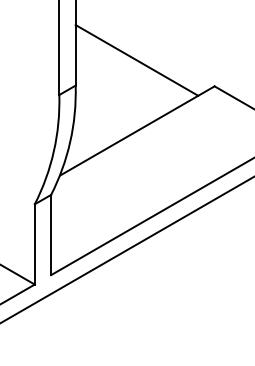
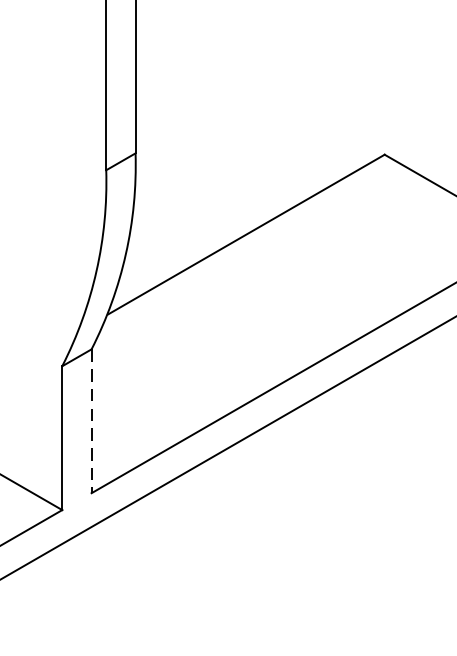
line: (136, 60) -> (244, 108), removed
line: (51, 235) -> (92, 422), solid -> dashed

